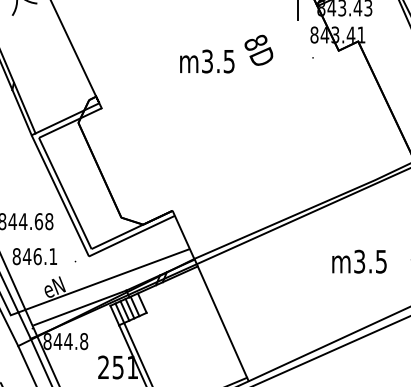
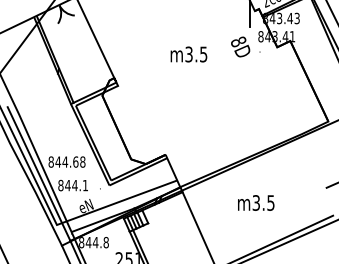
text: (258, 49) -> (240, 46), moved
text: (36, 256) -> (74, 185), 846.1 -> 844.1
text: (359, 260) -> (256, 202), moved

